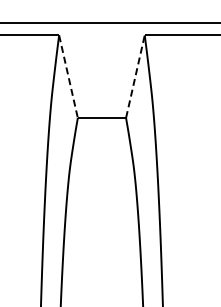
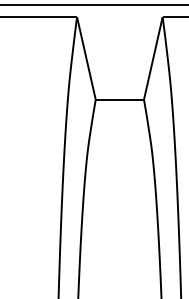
line: (68, 76) -> (86, 58), dashed -> solid
line: (135, 76) -> (153, 58), dashed -> solid

